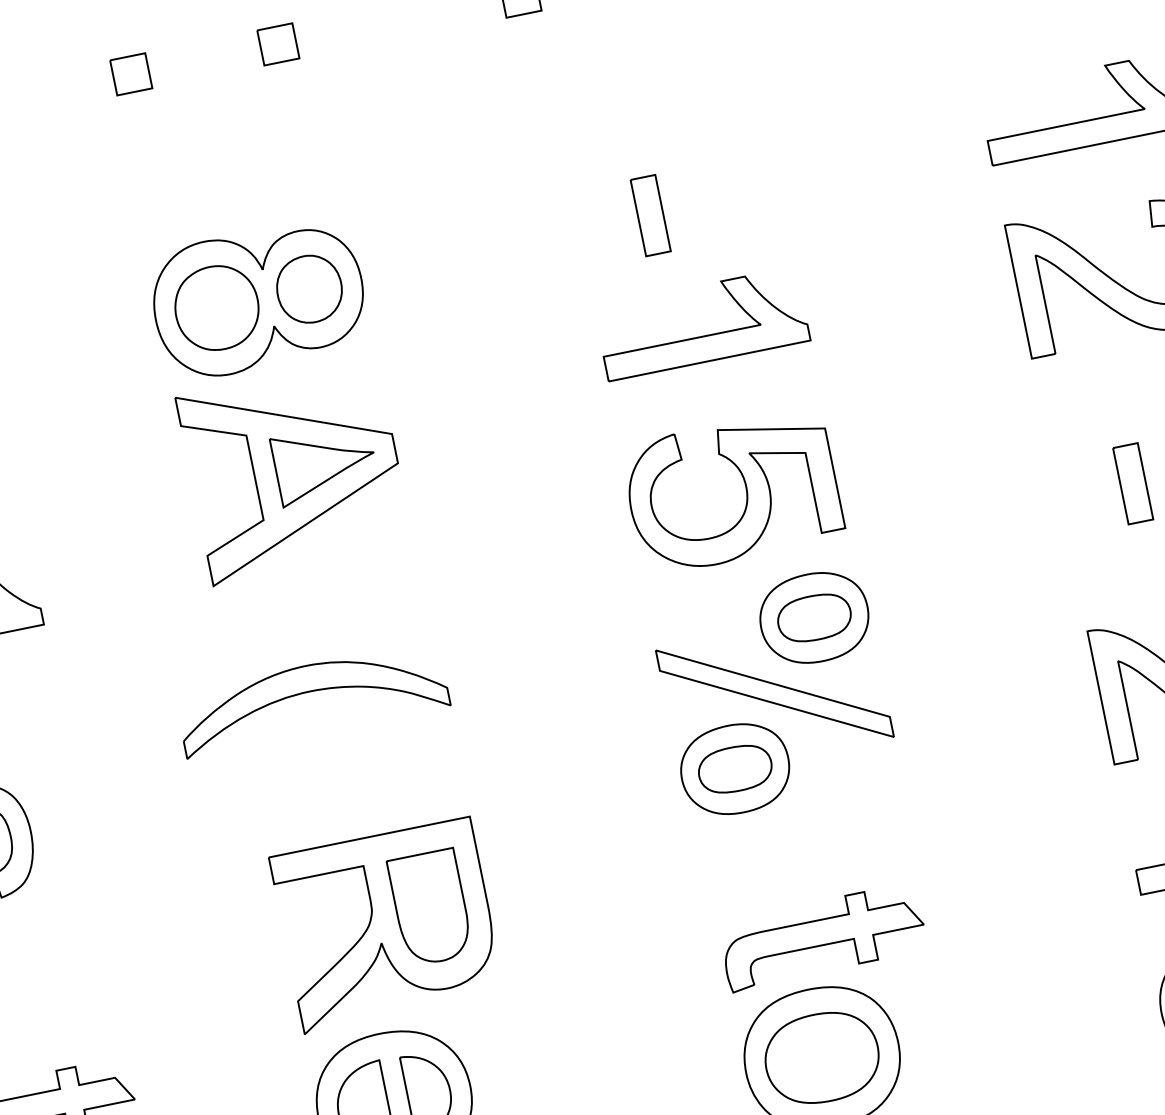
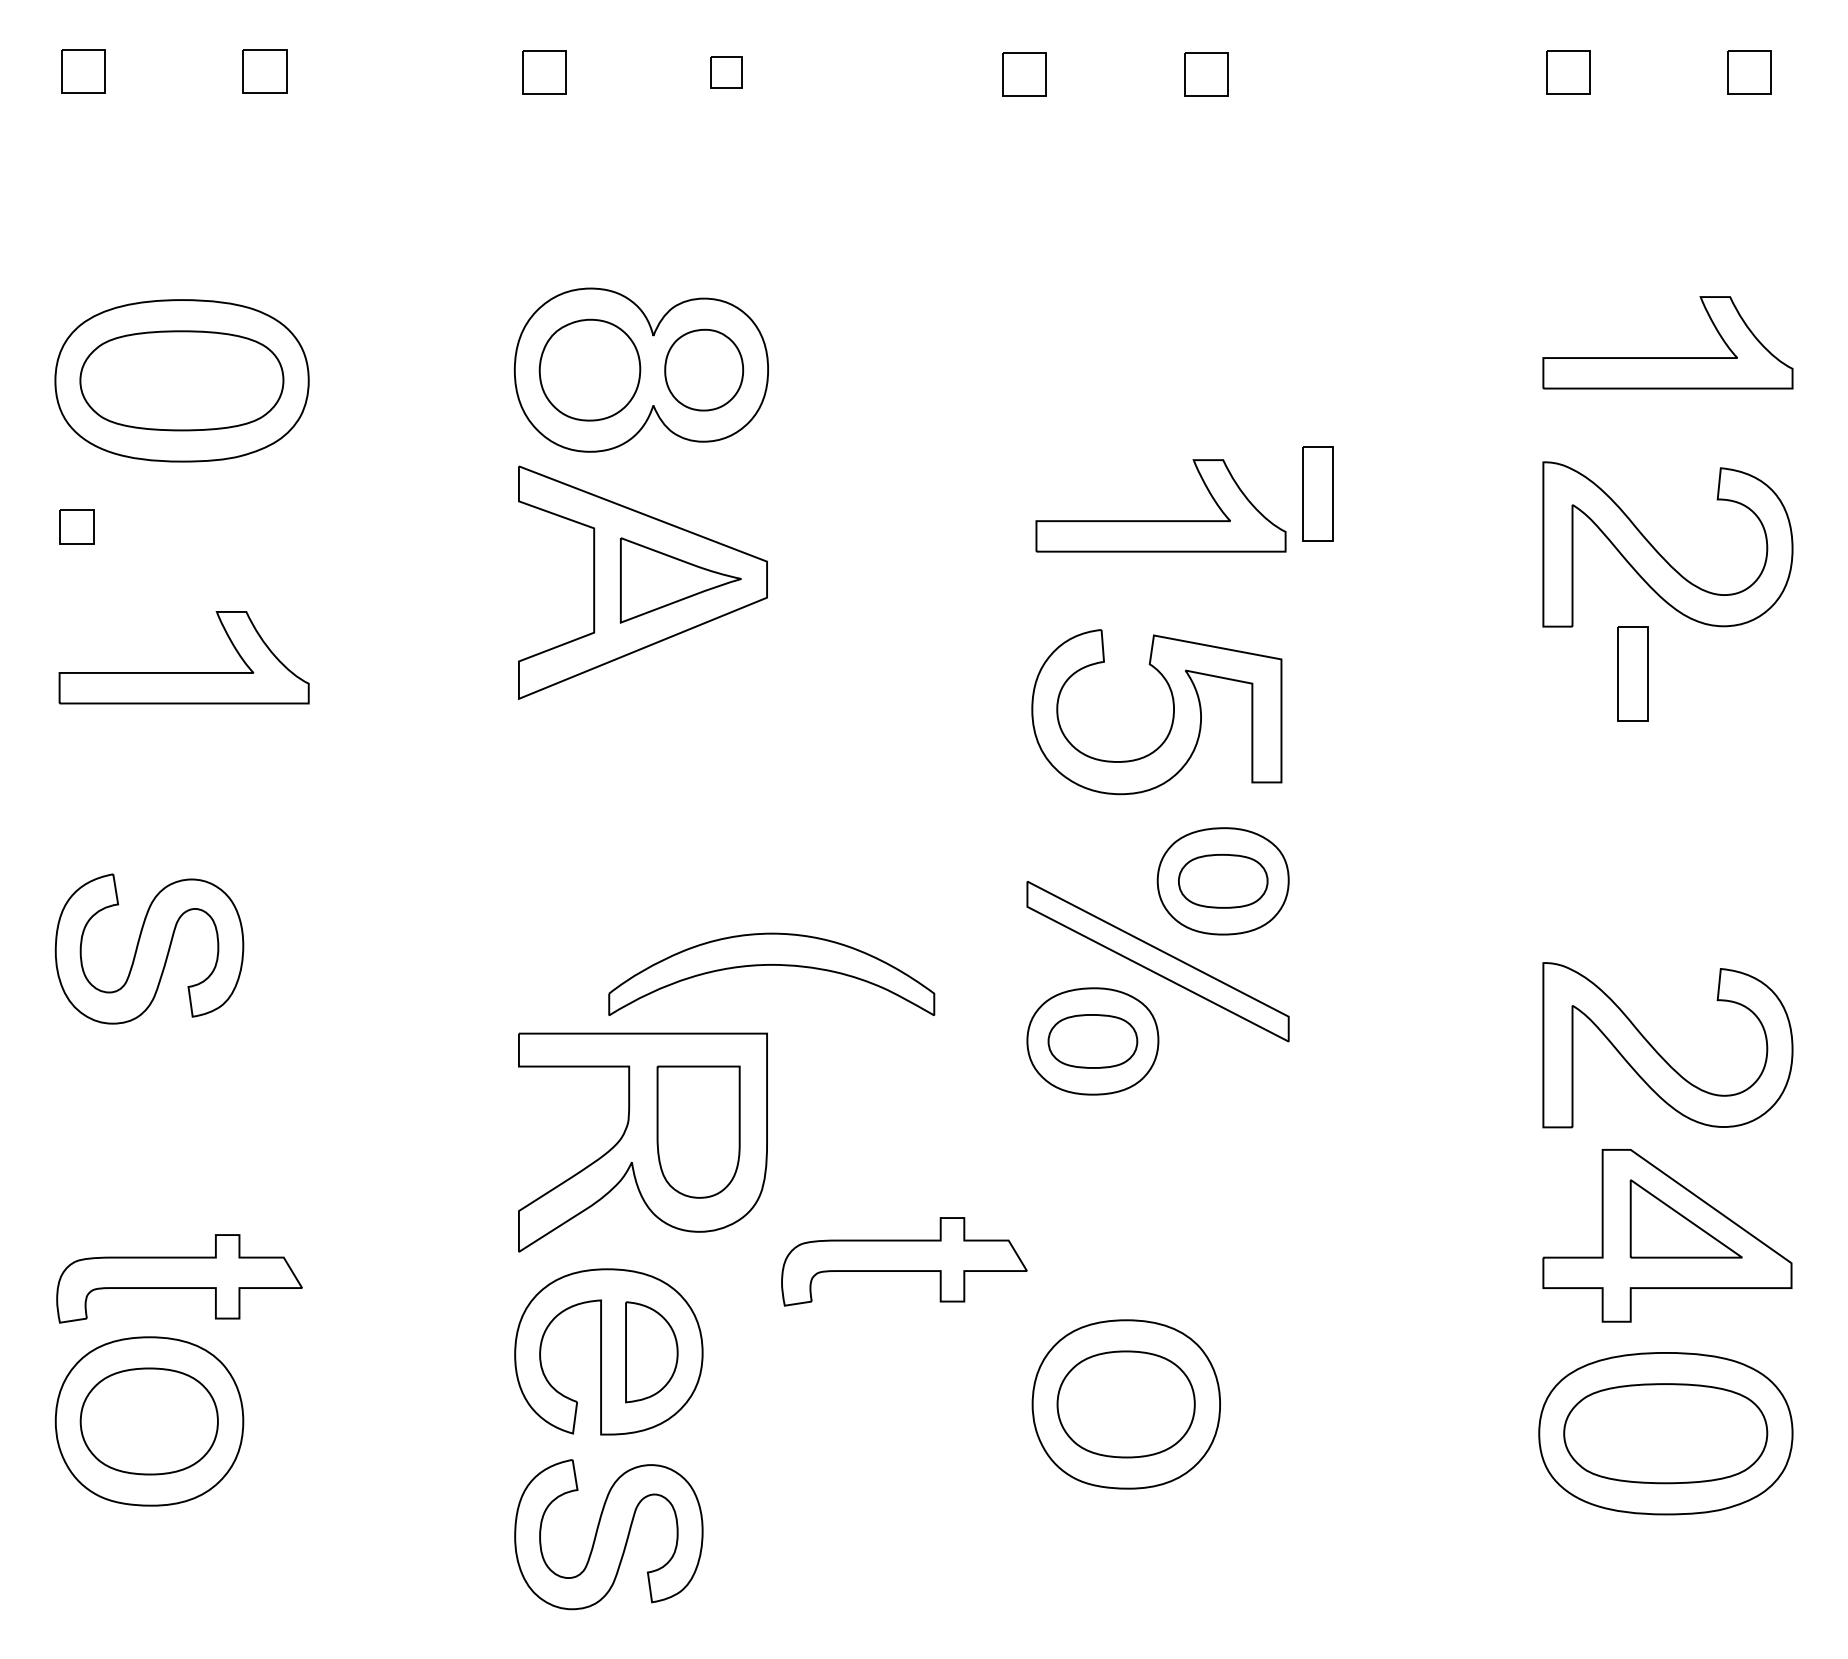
part: (278, 44) -> (726, 72), size x0.7
part: (650, 215) -> (1317, 493), moved
part: (1132, 483) -> (1632, 673), moved
part: (310, 691) -> (771, 965), moved
part: (823, 937) -> (904, 1261), moved

